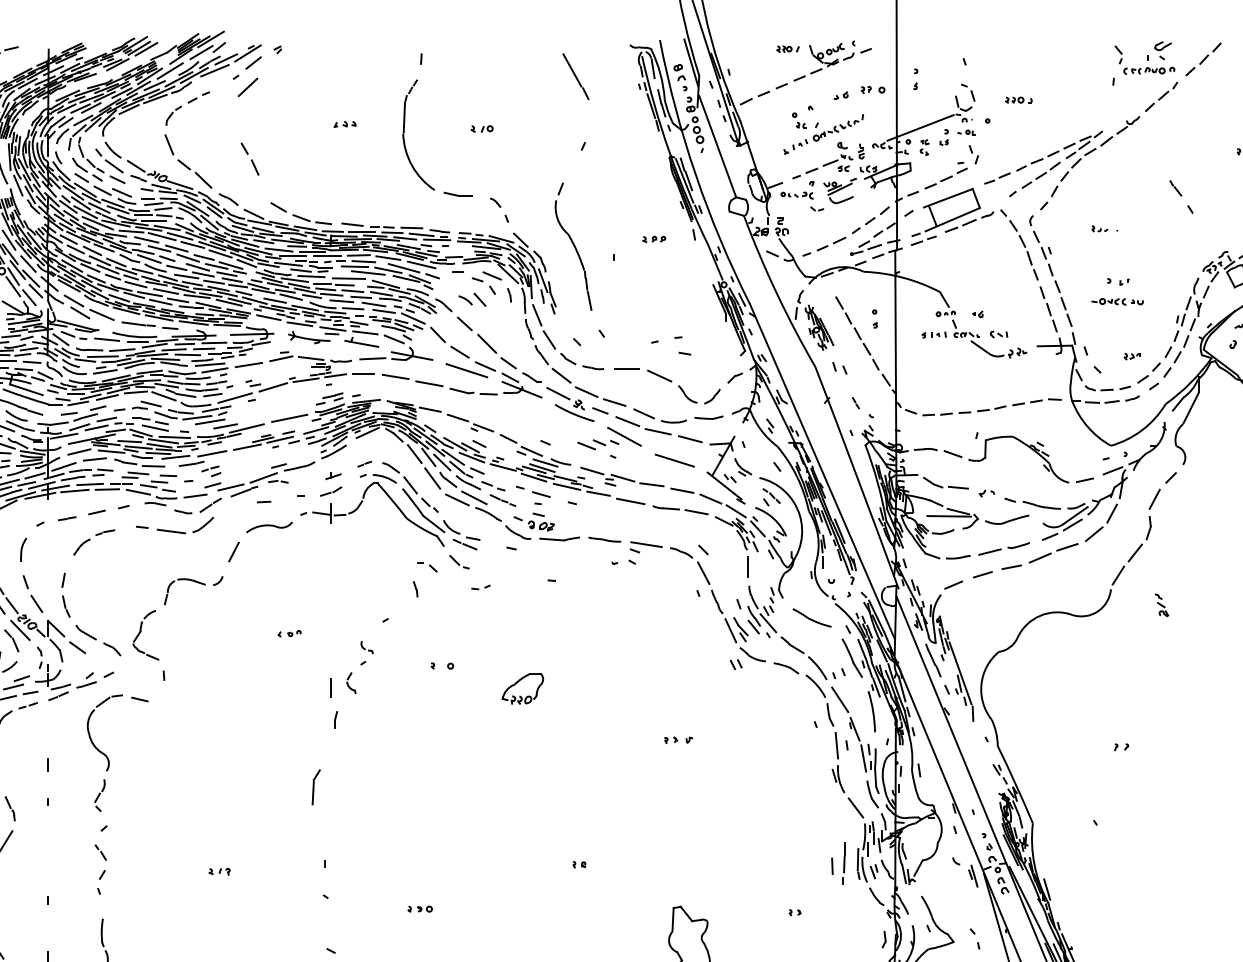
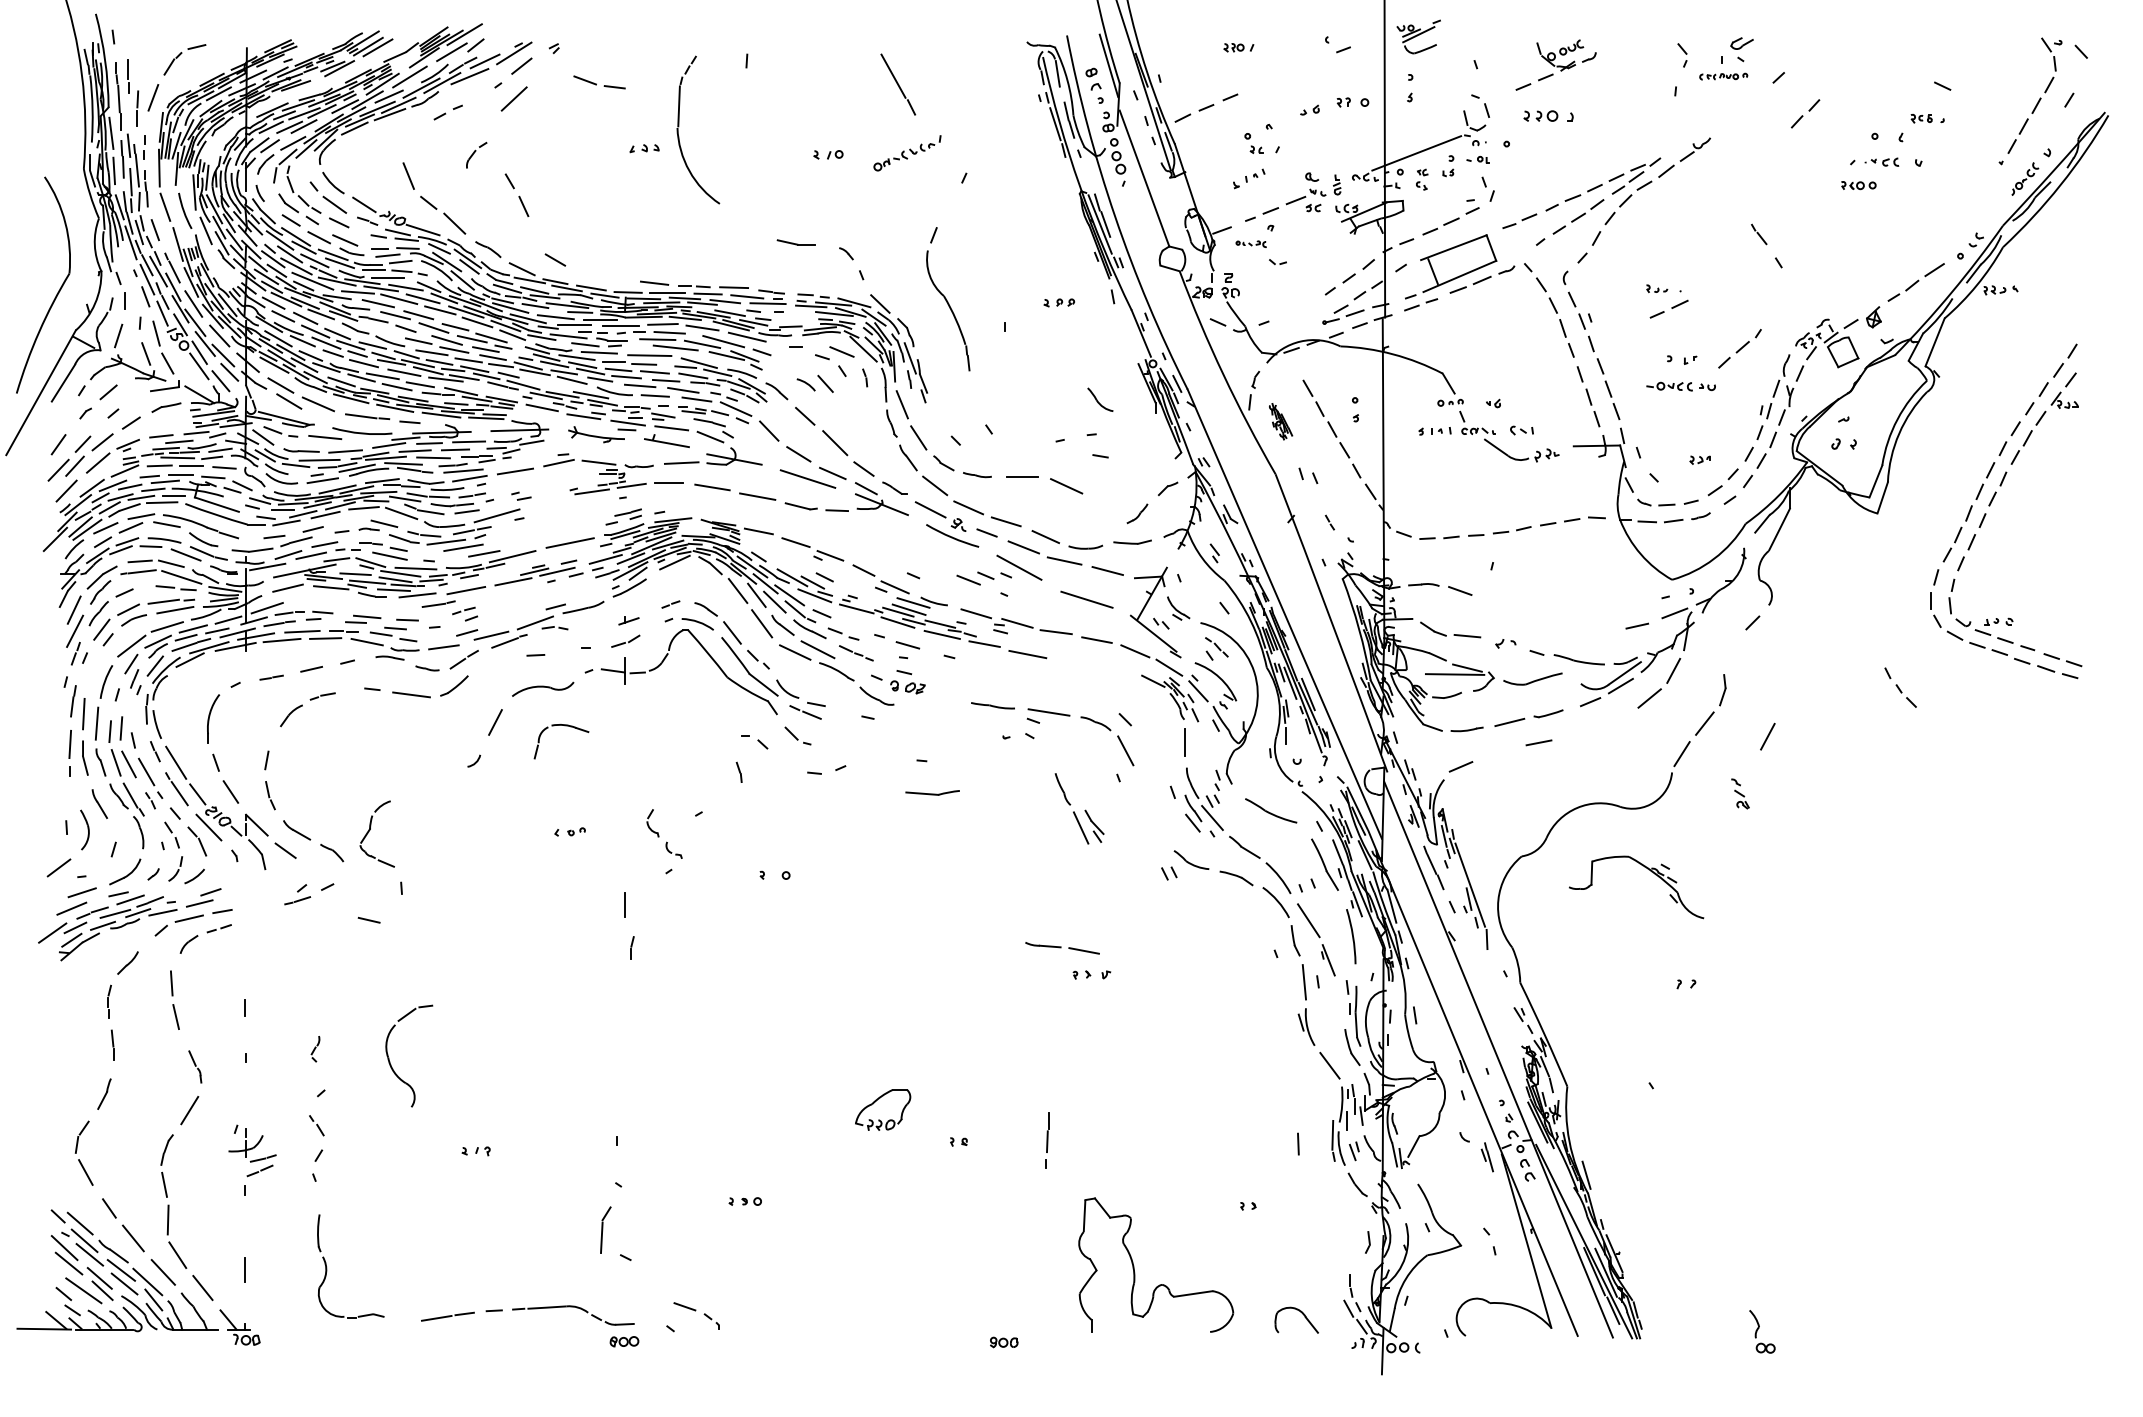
part: (1210, 53) -> (1805, 113), moved
part: (823, 61) -> (1555, 64), moved
part: (1149, 70) -> (1723, 76), size x0.7
line: (576, 76) -> (898, 84), moved
part: (1161, 96) -> (1739, 348), moved
part: (1018, 99) -> (1548, 115), size x1.4
part: (173, 115) -> (476, 154), moved
part: (838, 128) -> (907, 153), moved
part: (404, 132) -> (679, 126), moved
part: (839, 190) -> (1418, 36), moved
part: (797, 195) -> (1251, 244), size x0.7
part: (312, 219) -> (599, 82), moved
part: (831, 243) -> (1668, 308), moved
line: (149, 259) -> (381, 329), removed
line: (275, 300) -> (550, 384), removed
line: (589, 300) -> (972, 385), removed
line: (228, 302) -> (488, 387), removed
line: (334, 312) -> (630, 400), removed
line: (404, 326) -> (724, 419), removed
part: (819, 327) -> (1280, 421), size x0.6
line: (137, 341) -> (366, 439), removed
line: (272, 387) -> (547, 501), removed
part: (687, 394) -> (1100, 399), moved
part: (1027, 446) -> (1647, 869), moved
line: (94, 458) -> (308, 597), removed
part: (139, 462) -> (368, 602), removed
line: (1154, 499) -> (1767, 736), moved
part: (680, 510) -> (1062, 948), moved
part: (559, 538) -> (932, 792), moved
part: (23, 549) -> (213, 718), size x1.6
part: (1053, 552) -> (1595, 723), removed
line: (983, 574) -> (1500, 752), removed
part: (187, 580) -> (564, 726), moved
part: (480, 587) -> (826, 769), size x1.6
part: (729, 616) -> (1079, 808), moved
part: (52, 681) -> (252, 1150), moved
part: (517, 682) -> (876, 1101), moved
part: (351, 683) -> (652, 823), moved
part: (90, 736) -> (390, 1061), moved
line: (863, 758) -> (1340, 999), removed
part: (316, 786) -> (605, 1229), moved
part: (99, 795) -> (315, 1048), size x0.6
part: (844, 863) -> (1047, 1140), moved

